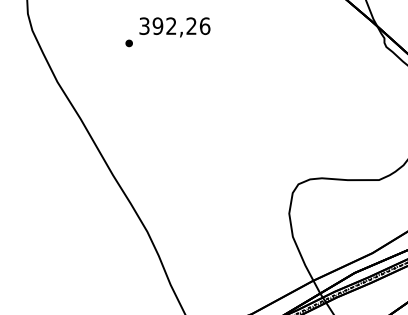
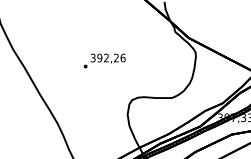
text: (167, 31) -> (104, 60), moved

